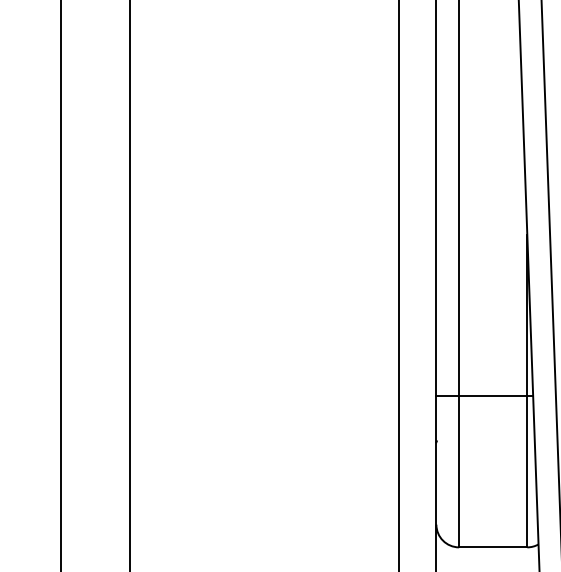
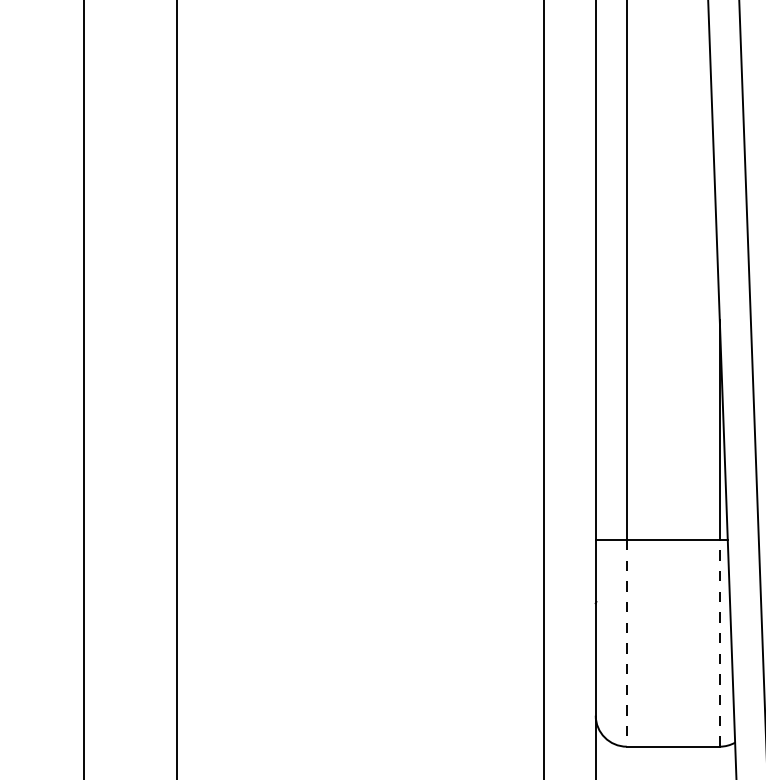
line: (458, 471) -> (626, 643), solid -> dashed
line: (527, 471) -> (719, 642), solid -> dashed

